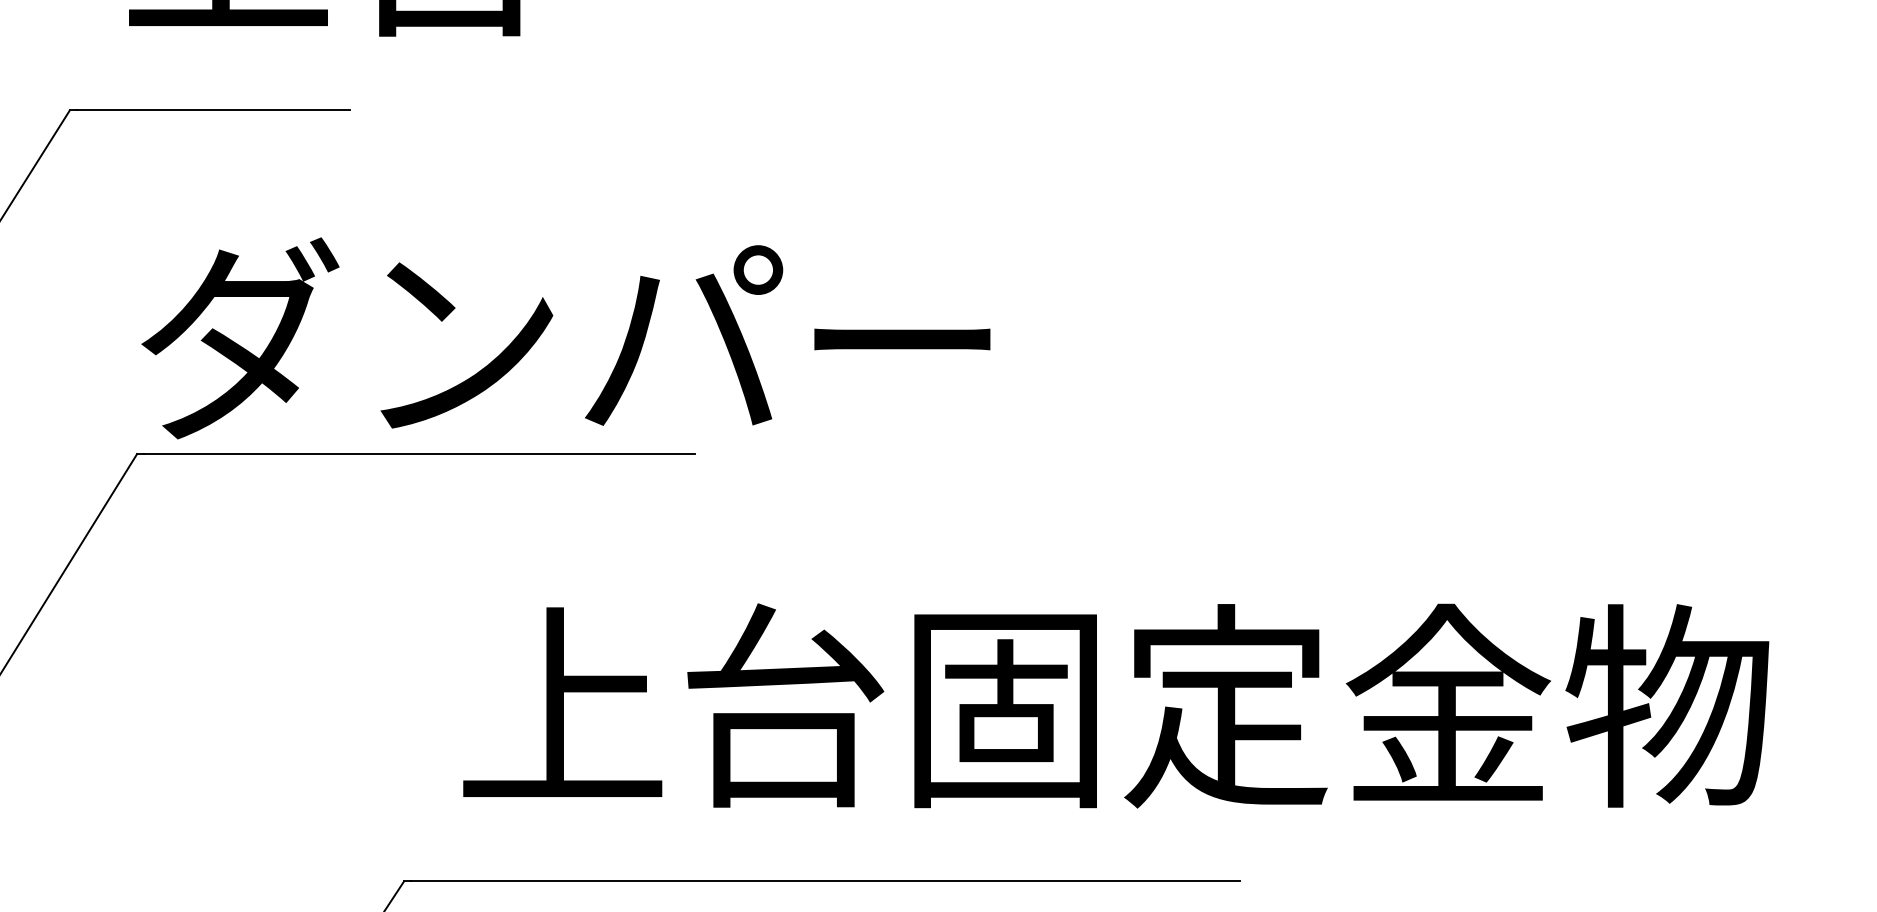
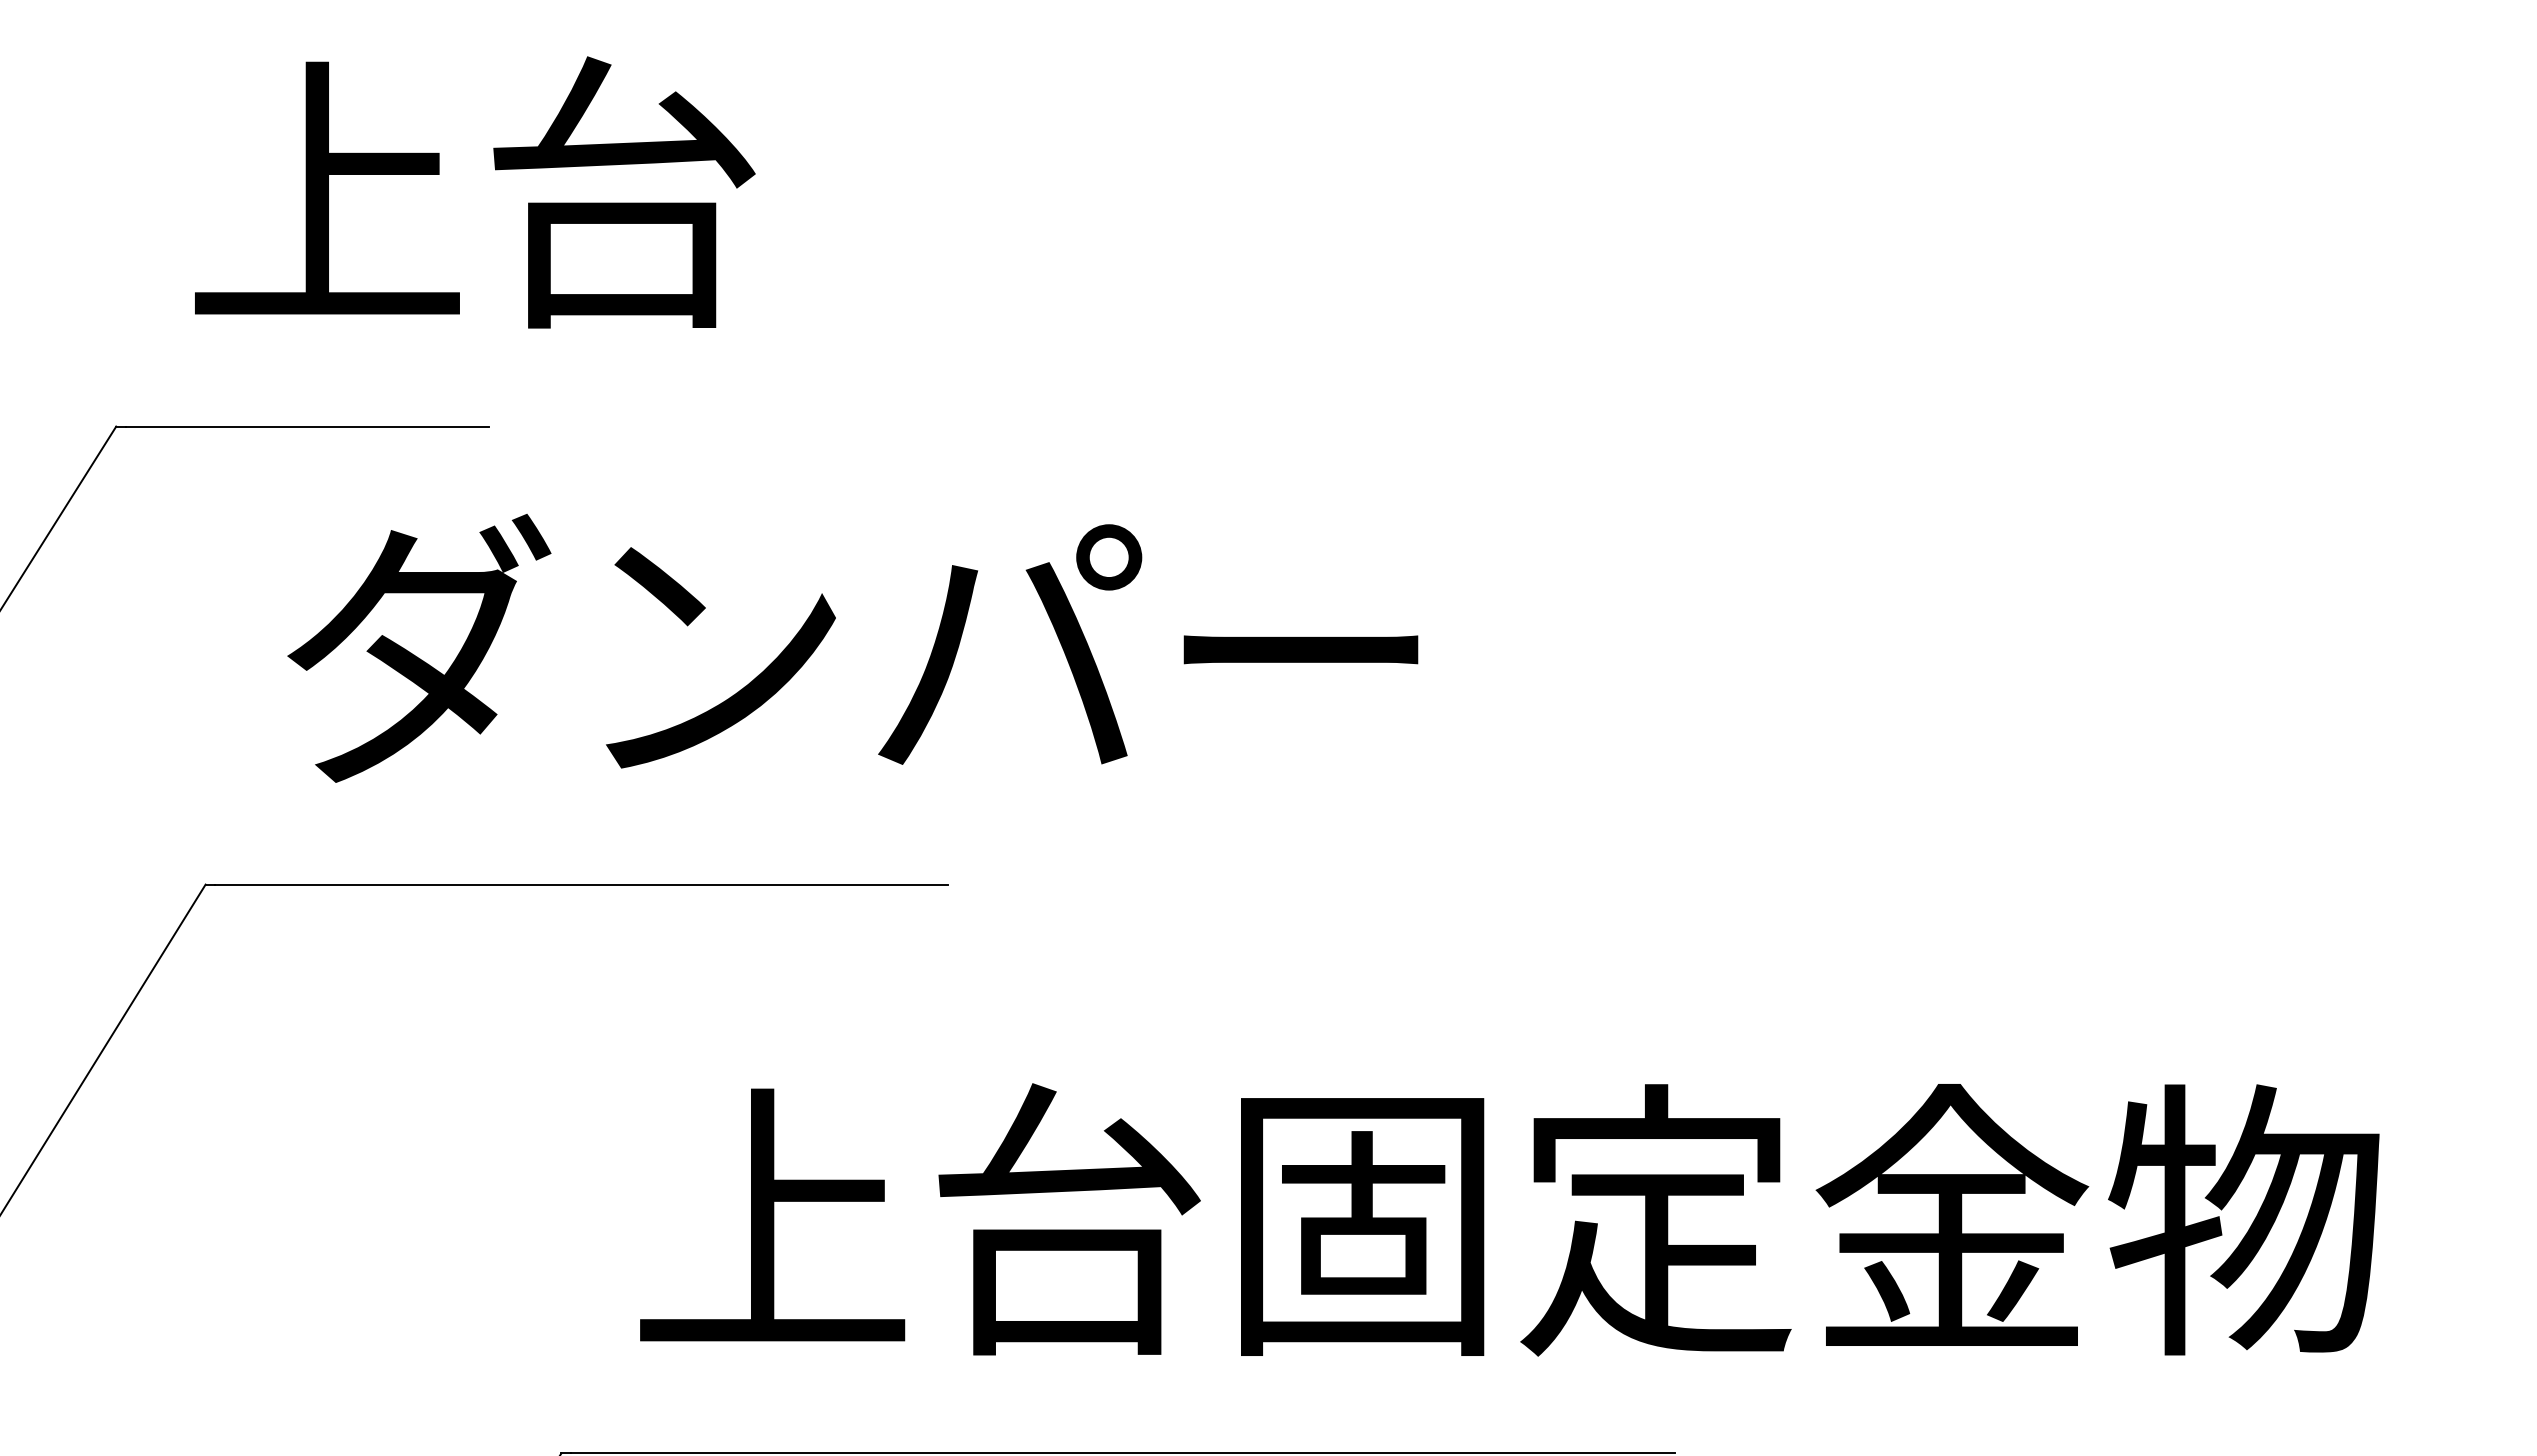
text: (565, 338) -> (852, 648), moved

